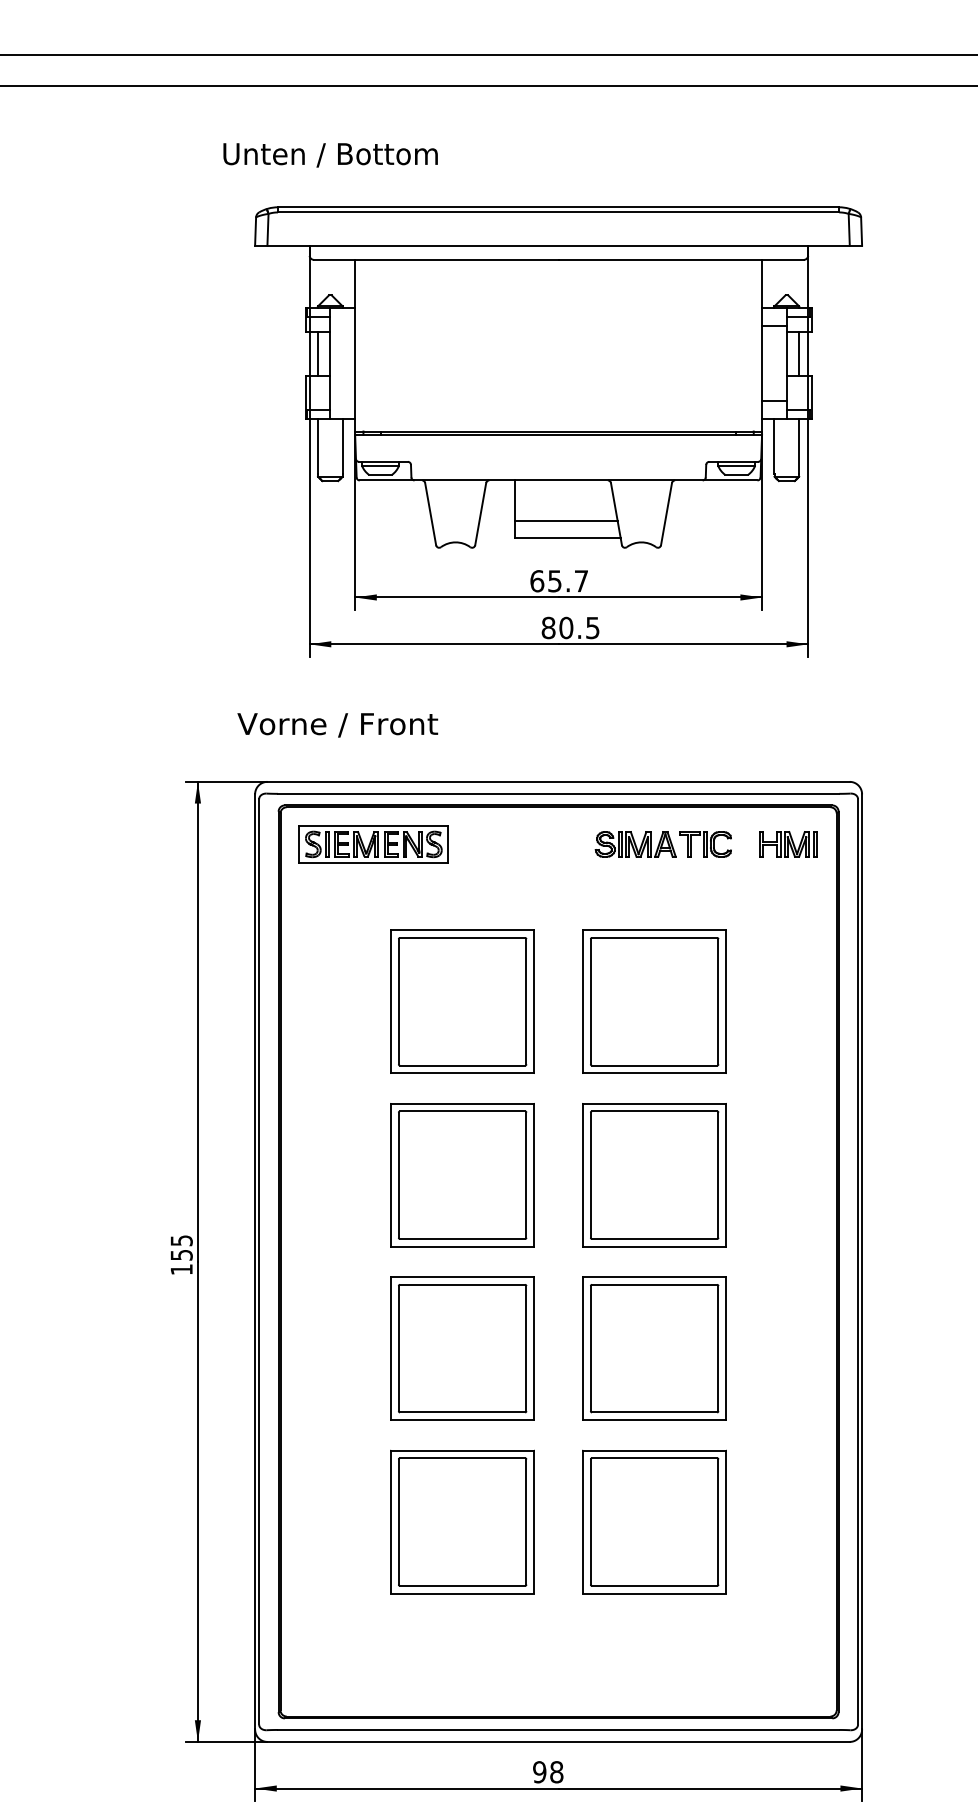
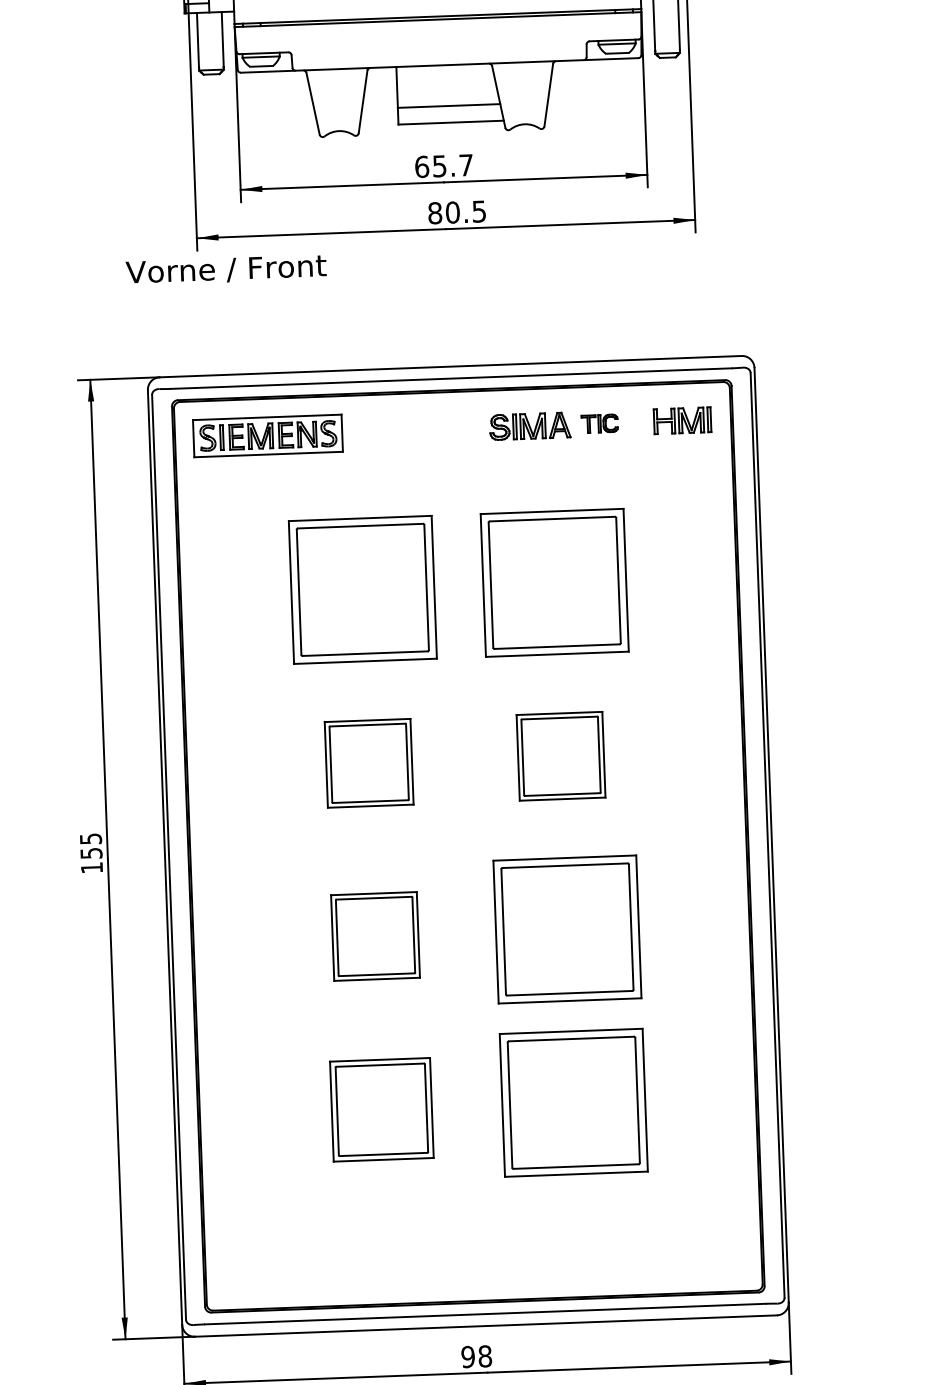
text: (337, 725) -> (225, 270), moved
part: (705, 844) -> (599, 423), size x0.7
part: (462, 1175) -> (369, 763), size x0.6
part: (654, 1175) -> (561, 756), size x0.6
part: (462, 1348) -> (375, 936), size x0.6
part: (462, 1521) -> (381, 1109), size x0.7

